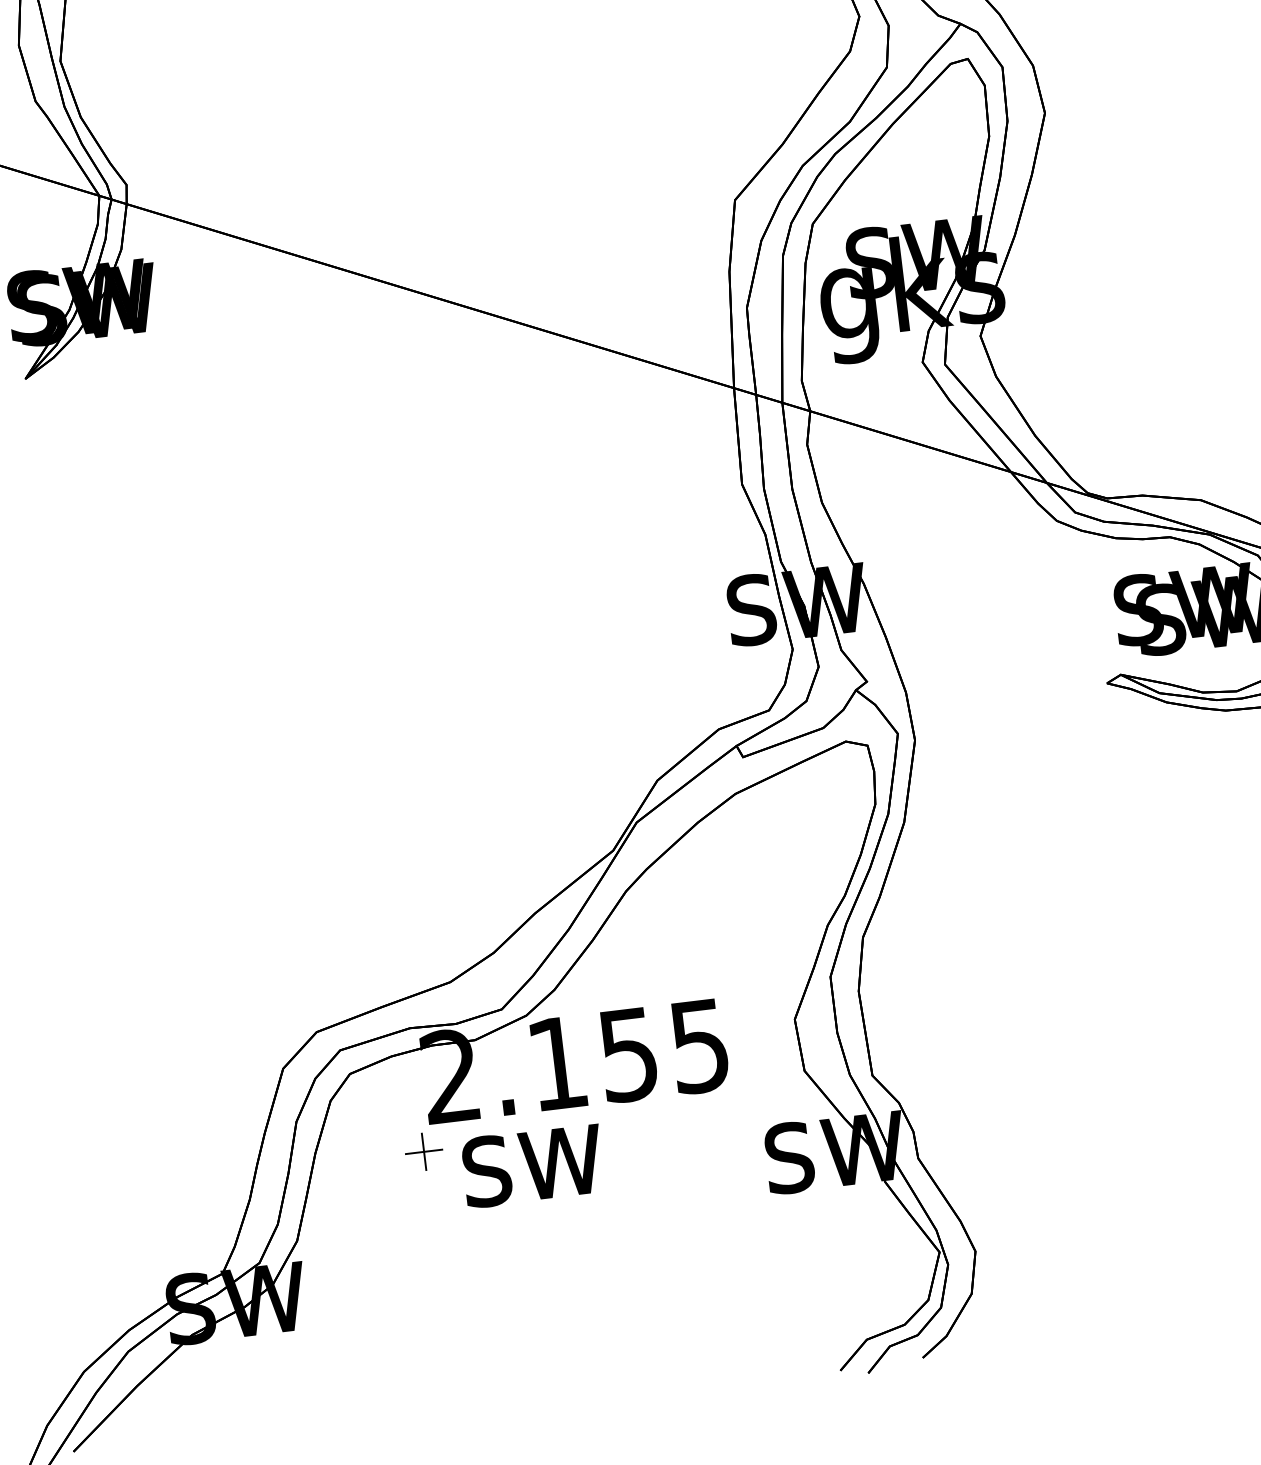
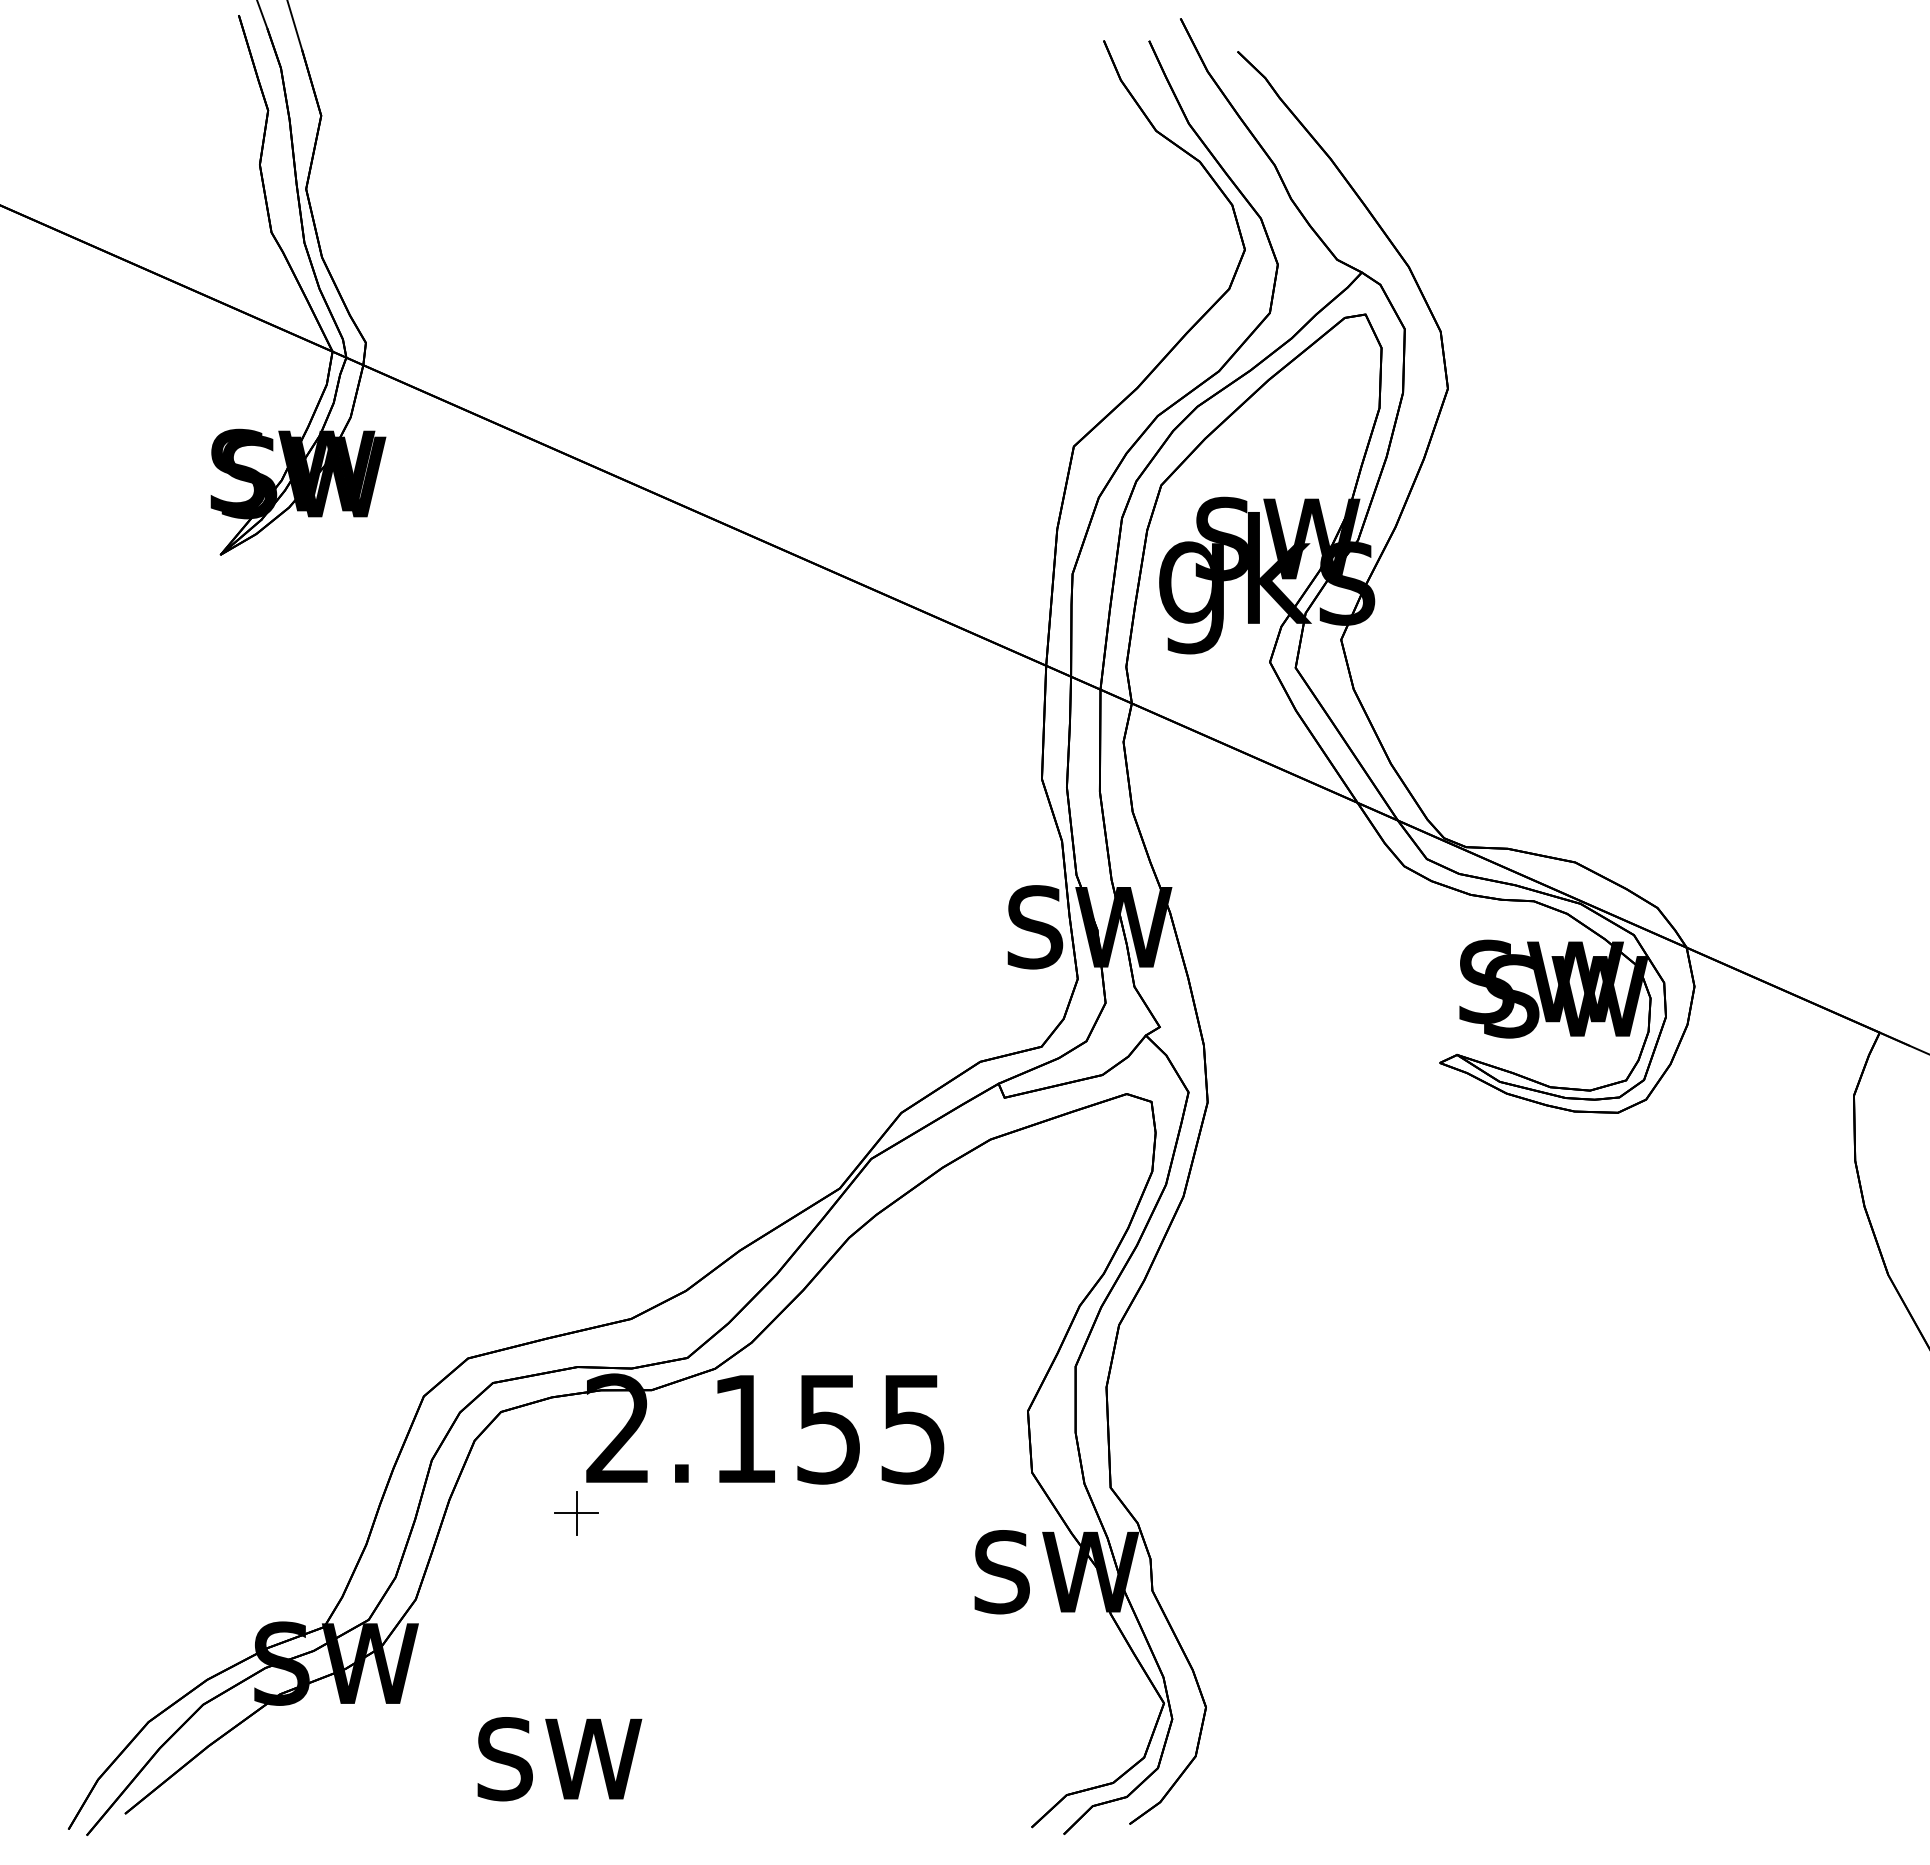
text: (532, 1166) -> (559, 1759), moved

